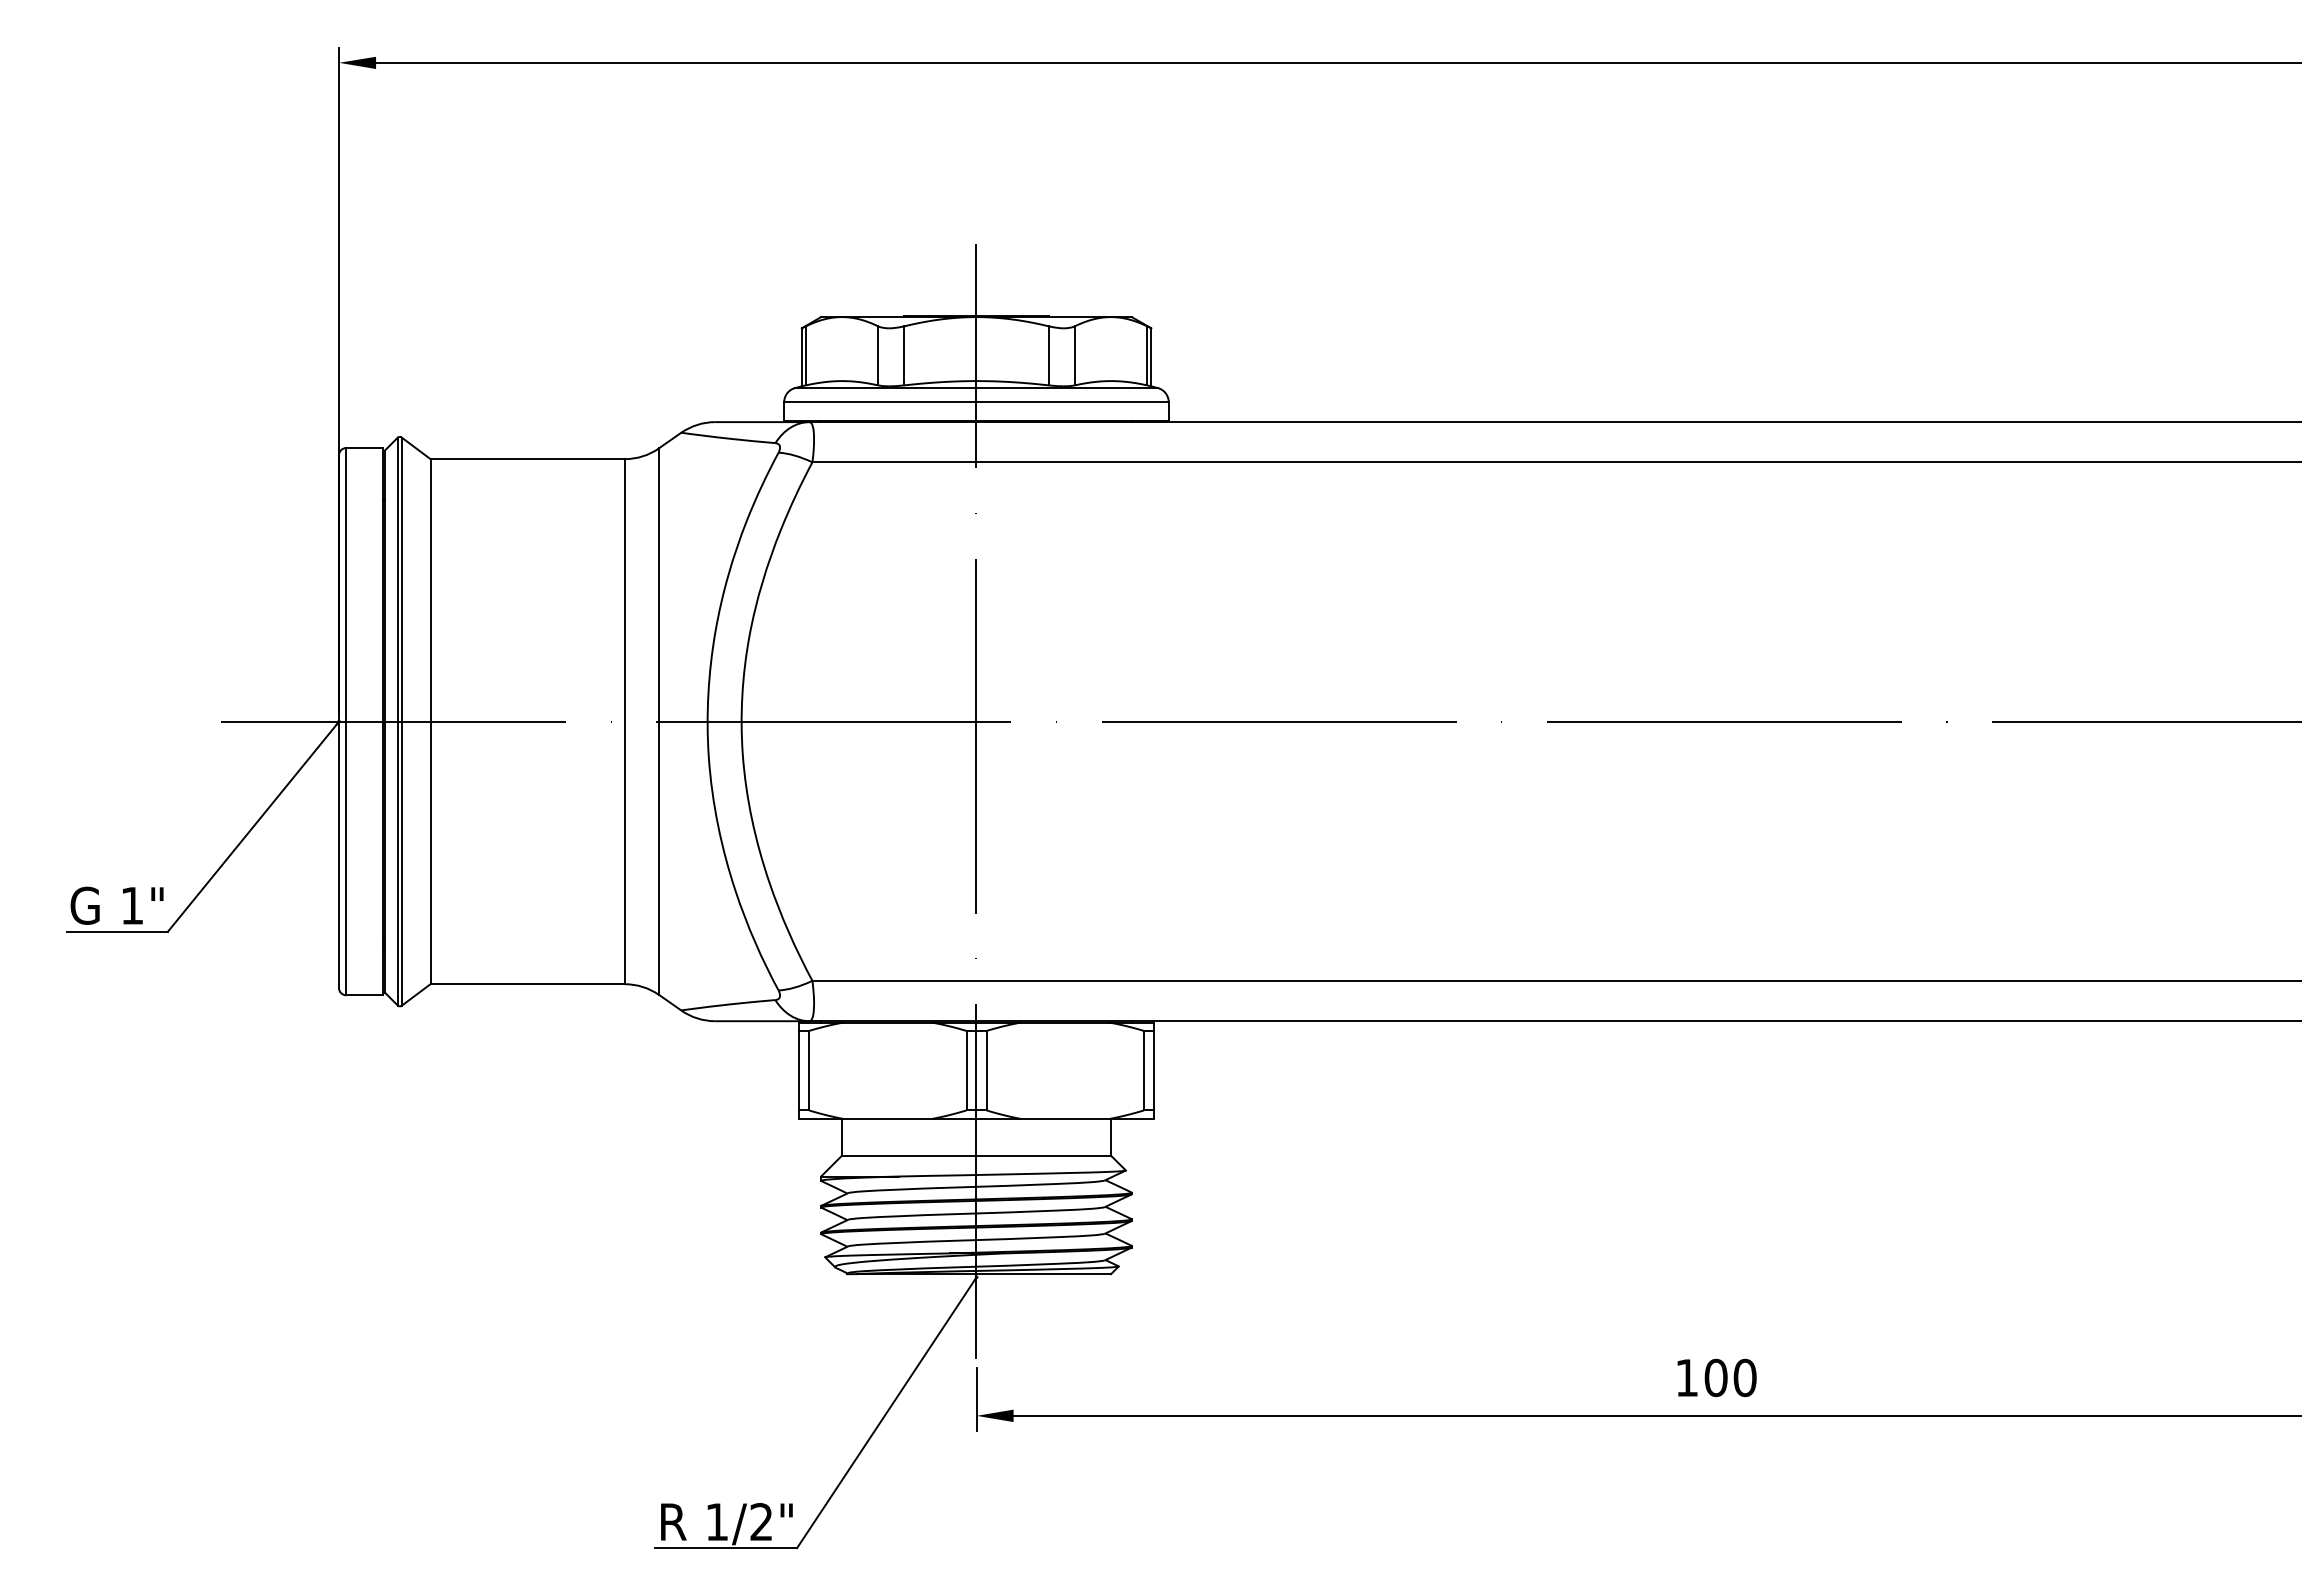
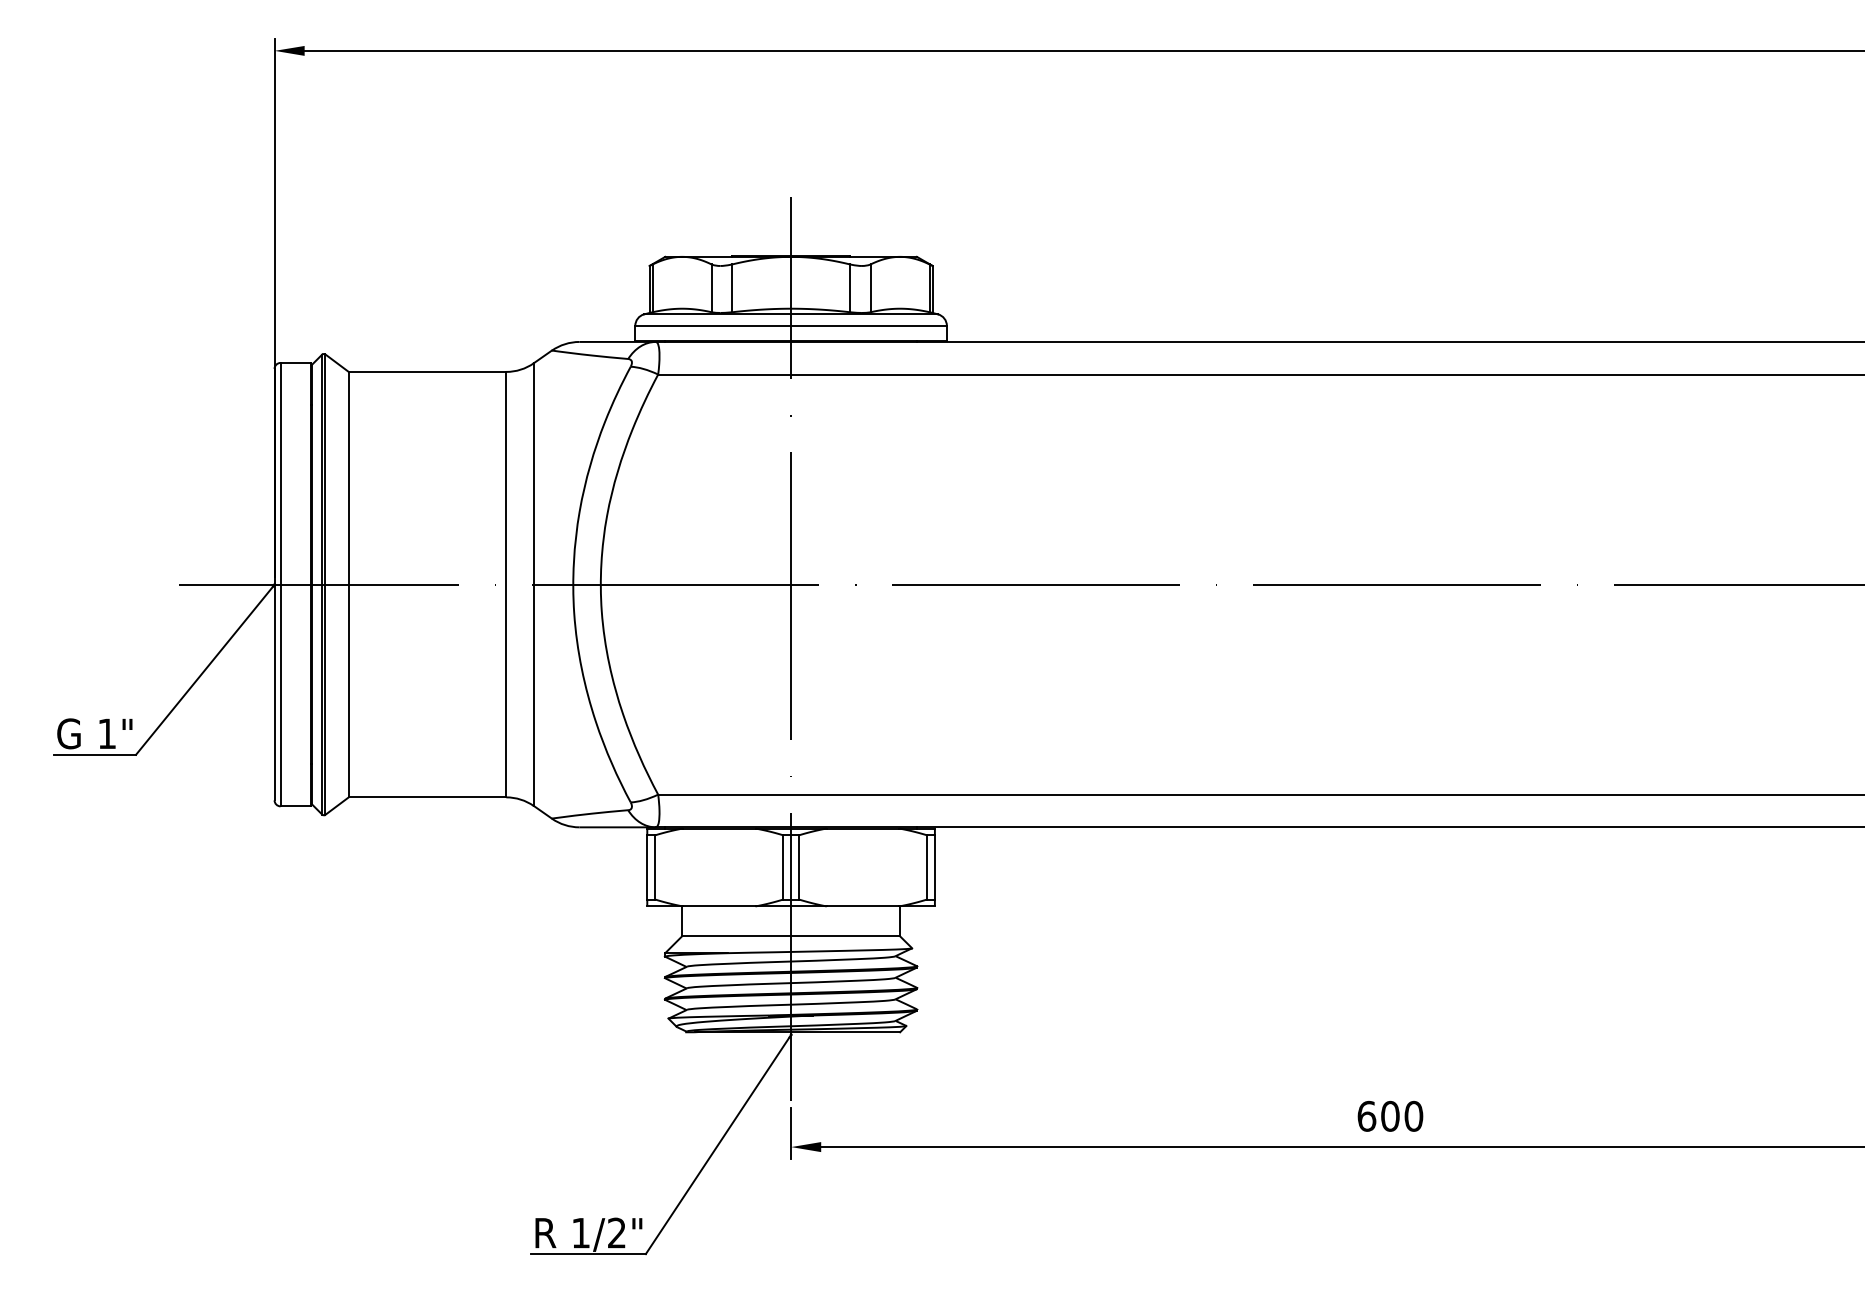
text: (1686, 1377) -> (1366, 1116), 100 -> 600

